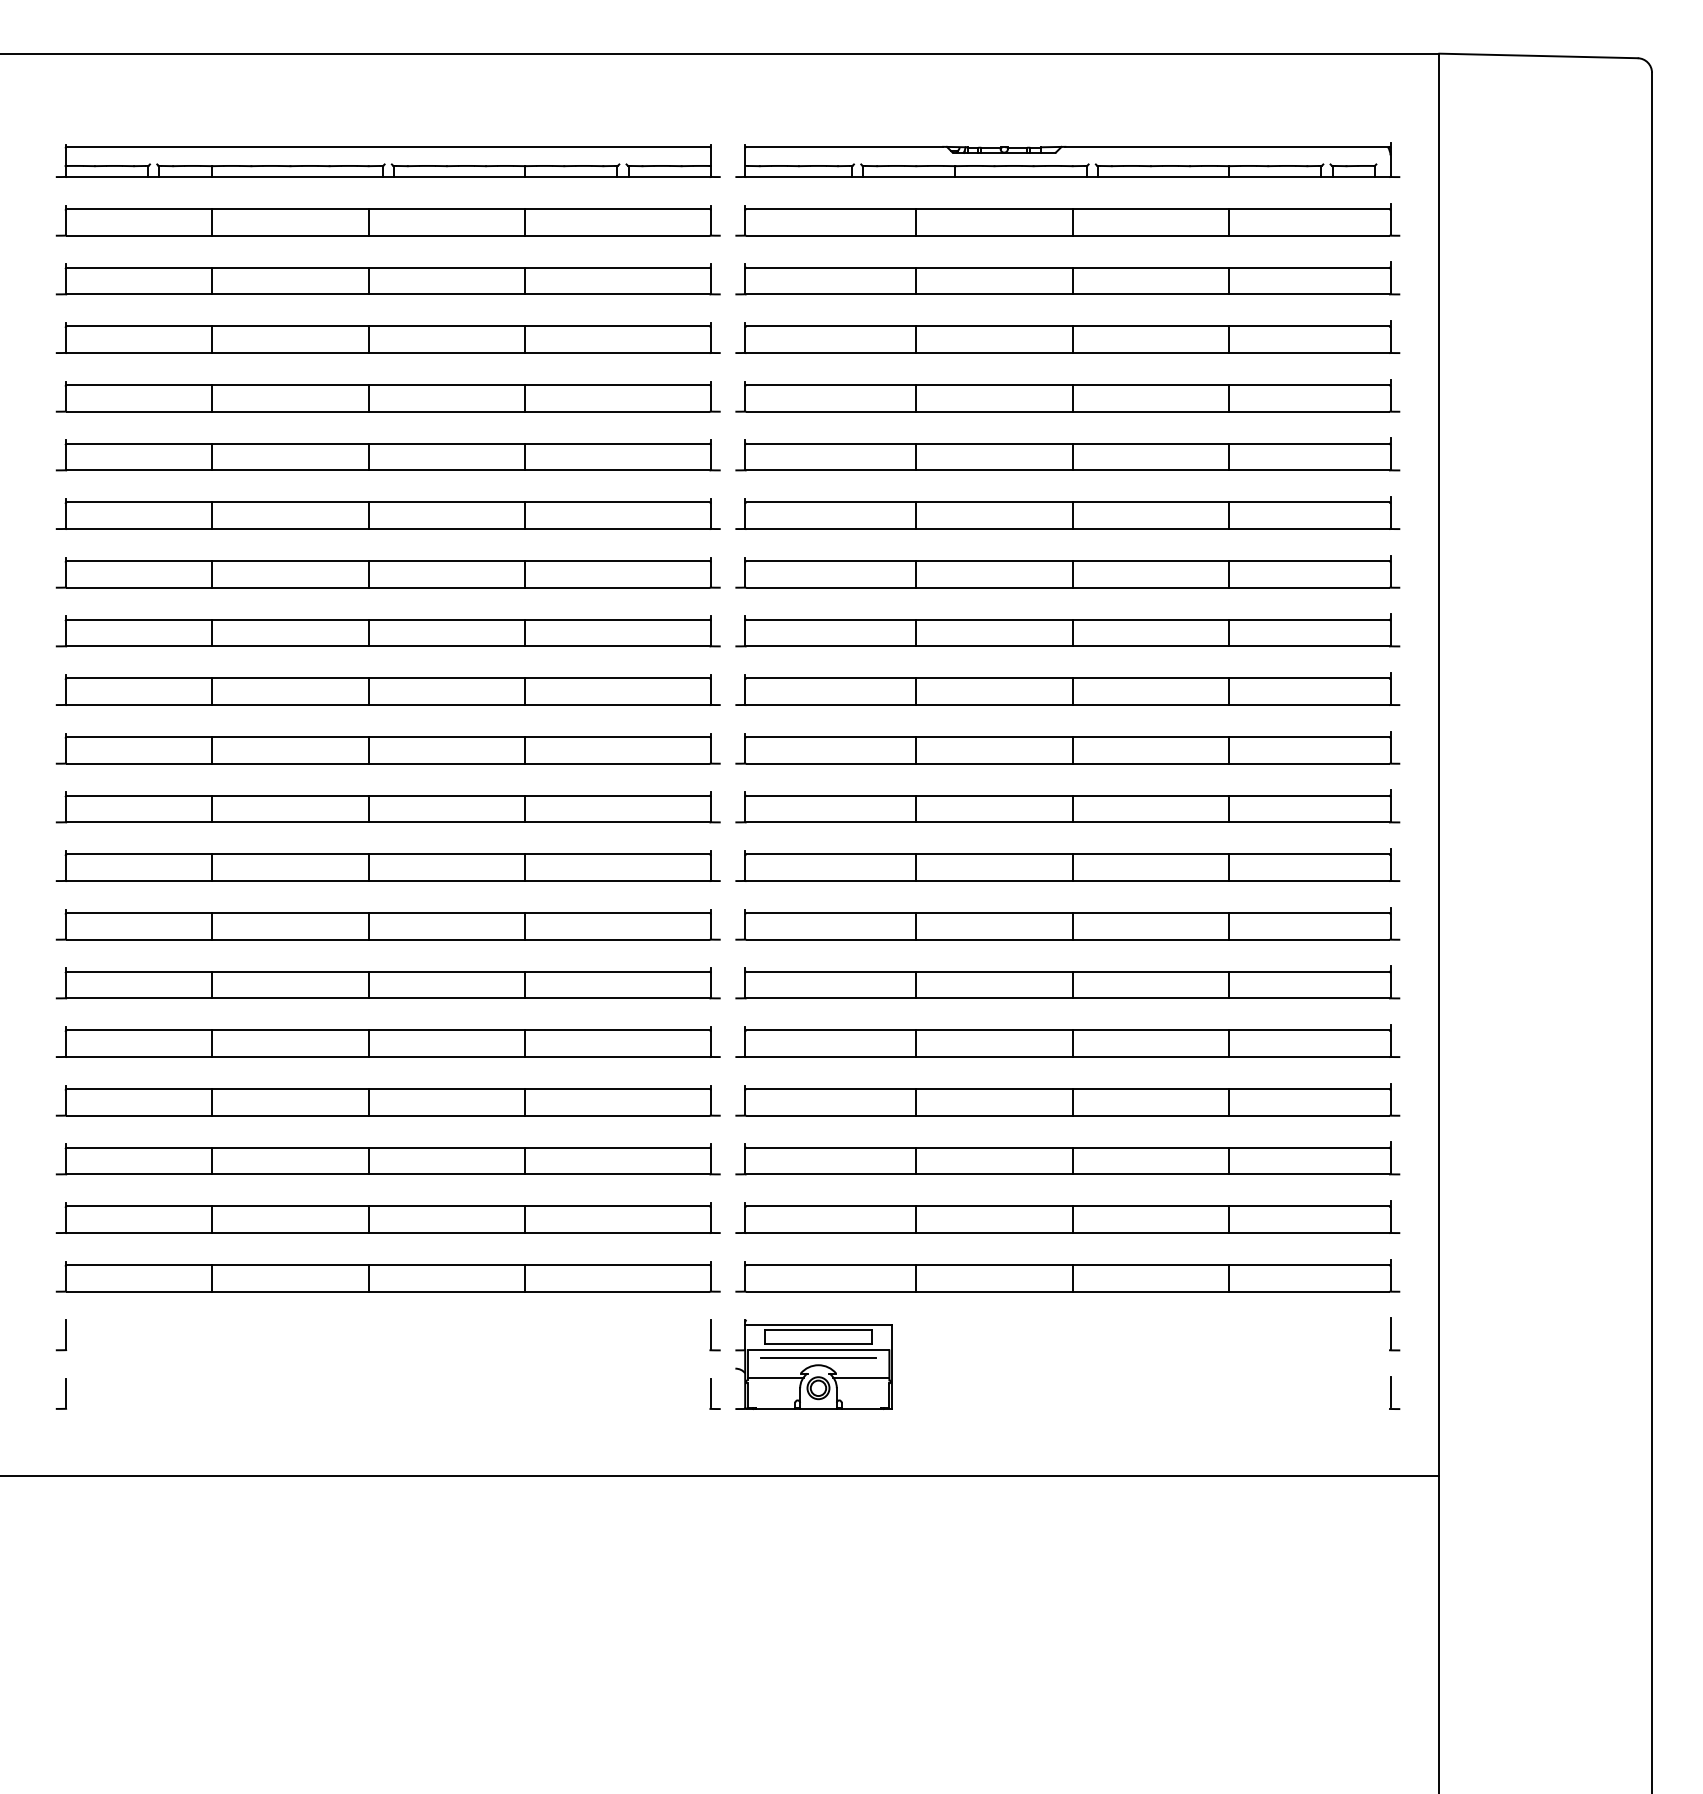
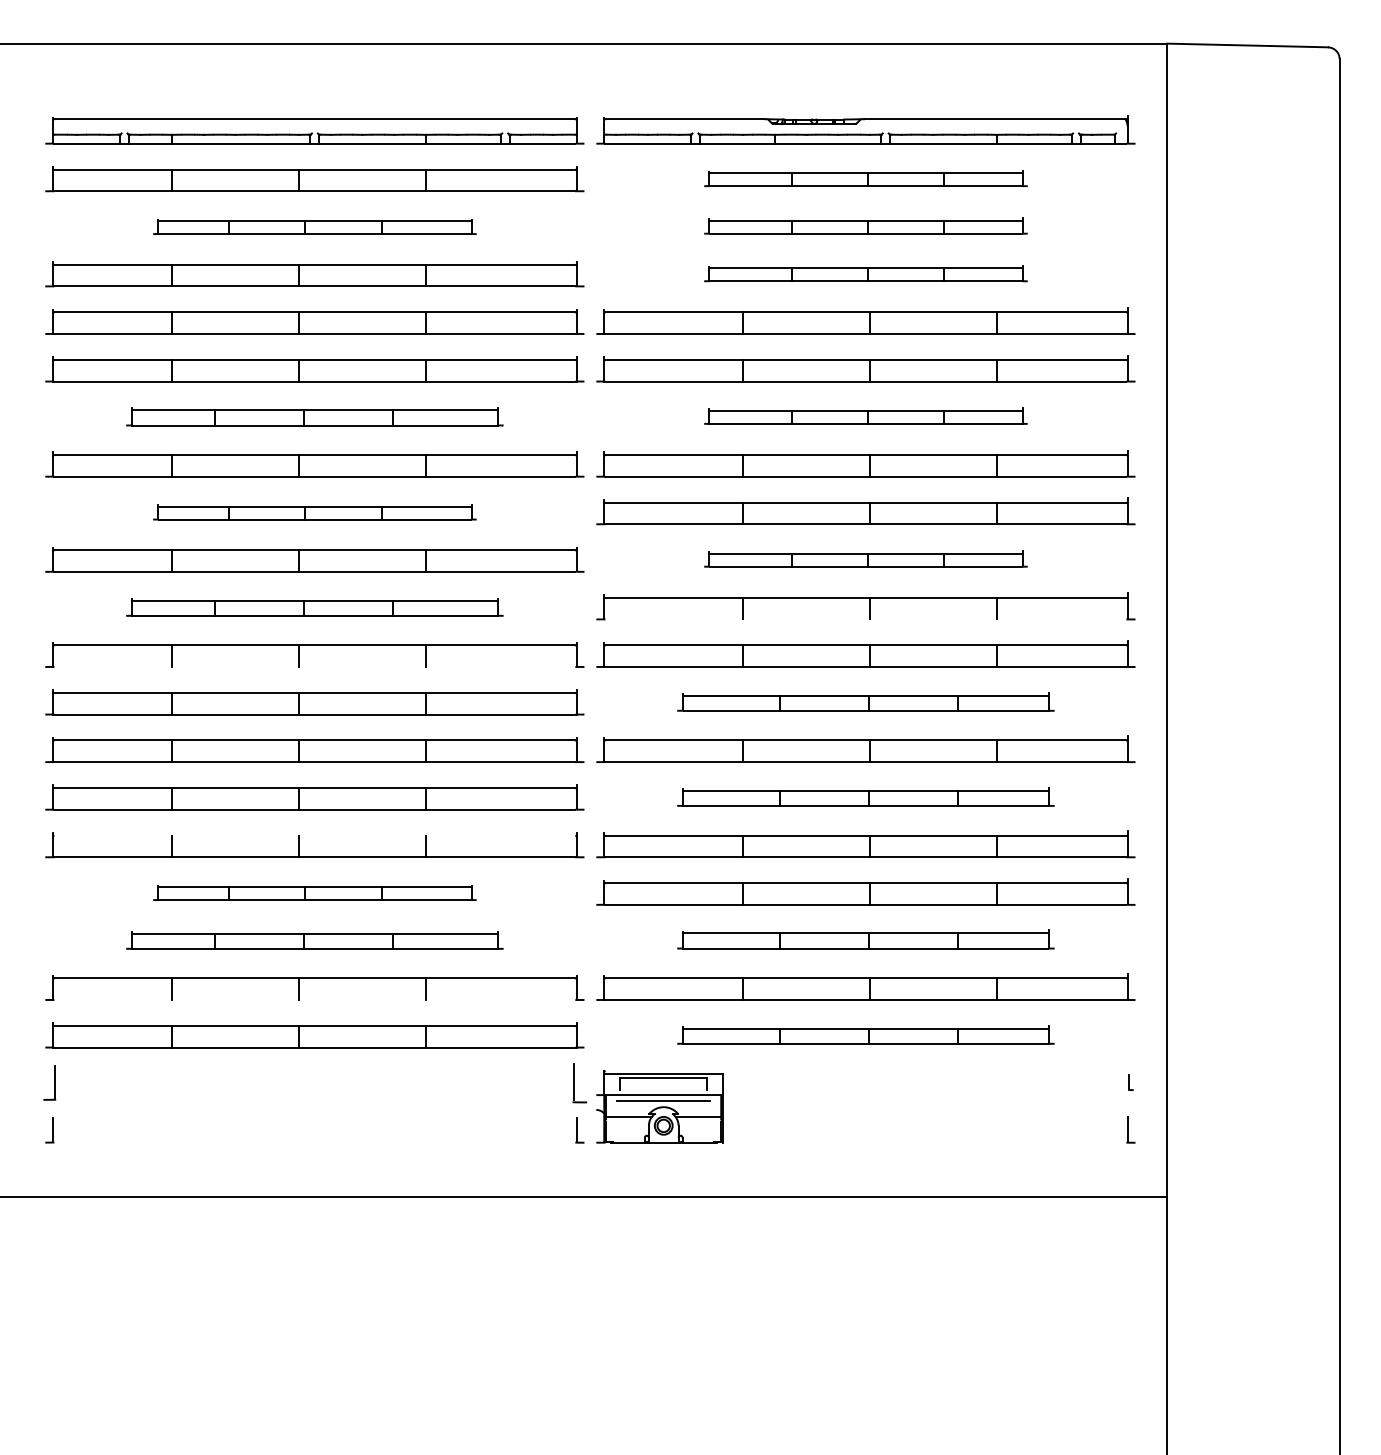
part: (1067, 219) -> (865, 178), size x0.6
part: (1067, 277) -> (865, 225), size x0.6
part: (387, 279) -> (314, 226), size x0.6
part: (1067, 337) -> (865, 273), size x0.6
part: (1067, 512) -> (865, 415), size x0.6
part: (387, 513) -> (314, 416), size x0.7
part: (387, 631) -> (314, 512), size x0.6
part: (1067, 688) -> (865, 558), size x0.6
part: (387, 749) -> (314, 607), size x0.7
line: (1067, 763) -> (865, 619), removed
line: (387, 823) -> (314, 667), removed
part: (1067, 864) -> (865, 701), size x0.7
part: (1067, 982) -> (865, 796), size x0.7
line: (387, 1030) -> (314, 835), removed
part: (387, 1100) -> (314, 892), size x0.6
part: (1067, 1158) -> (865, 939), size x0.7
part: (387, 1159) -> (314, 940), size x0.7
line: (387, 1233) -> (314, 1000), removed
part: (1067, 1275) -> (865, 1034), size x0.7
part: (61, 1334) -> (49, 1082), size x1.4
part: (714, 1334) -> (579, 1082), size x1.6
part: (1394, 1334) -> (1130, 1082), size x0.6
line: (818, 1344) -> (663, 1090), removed

